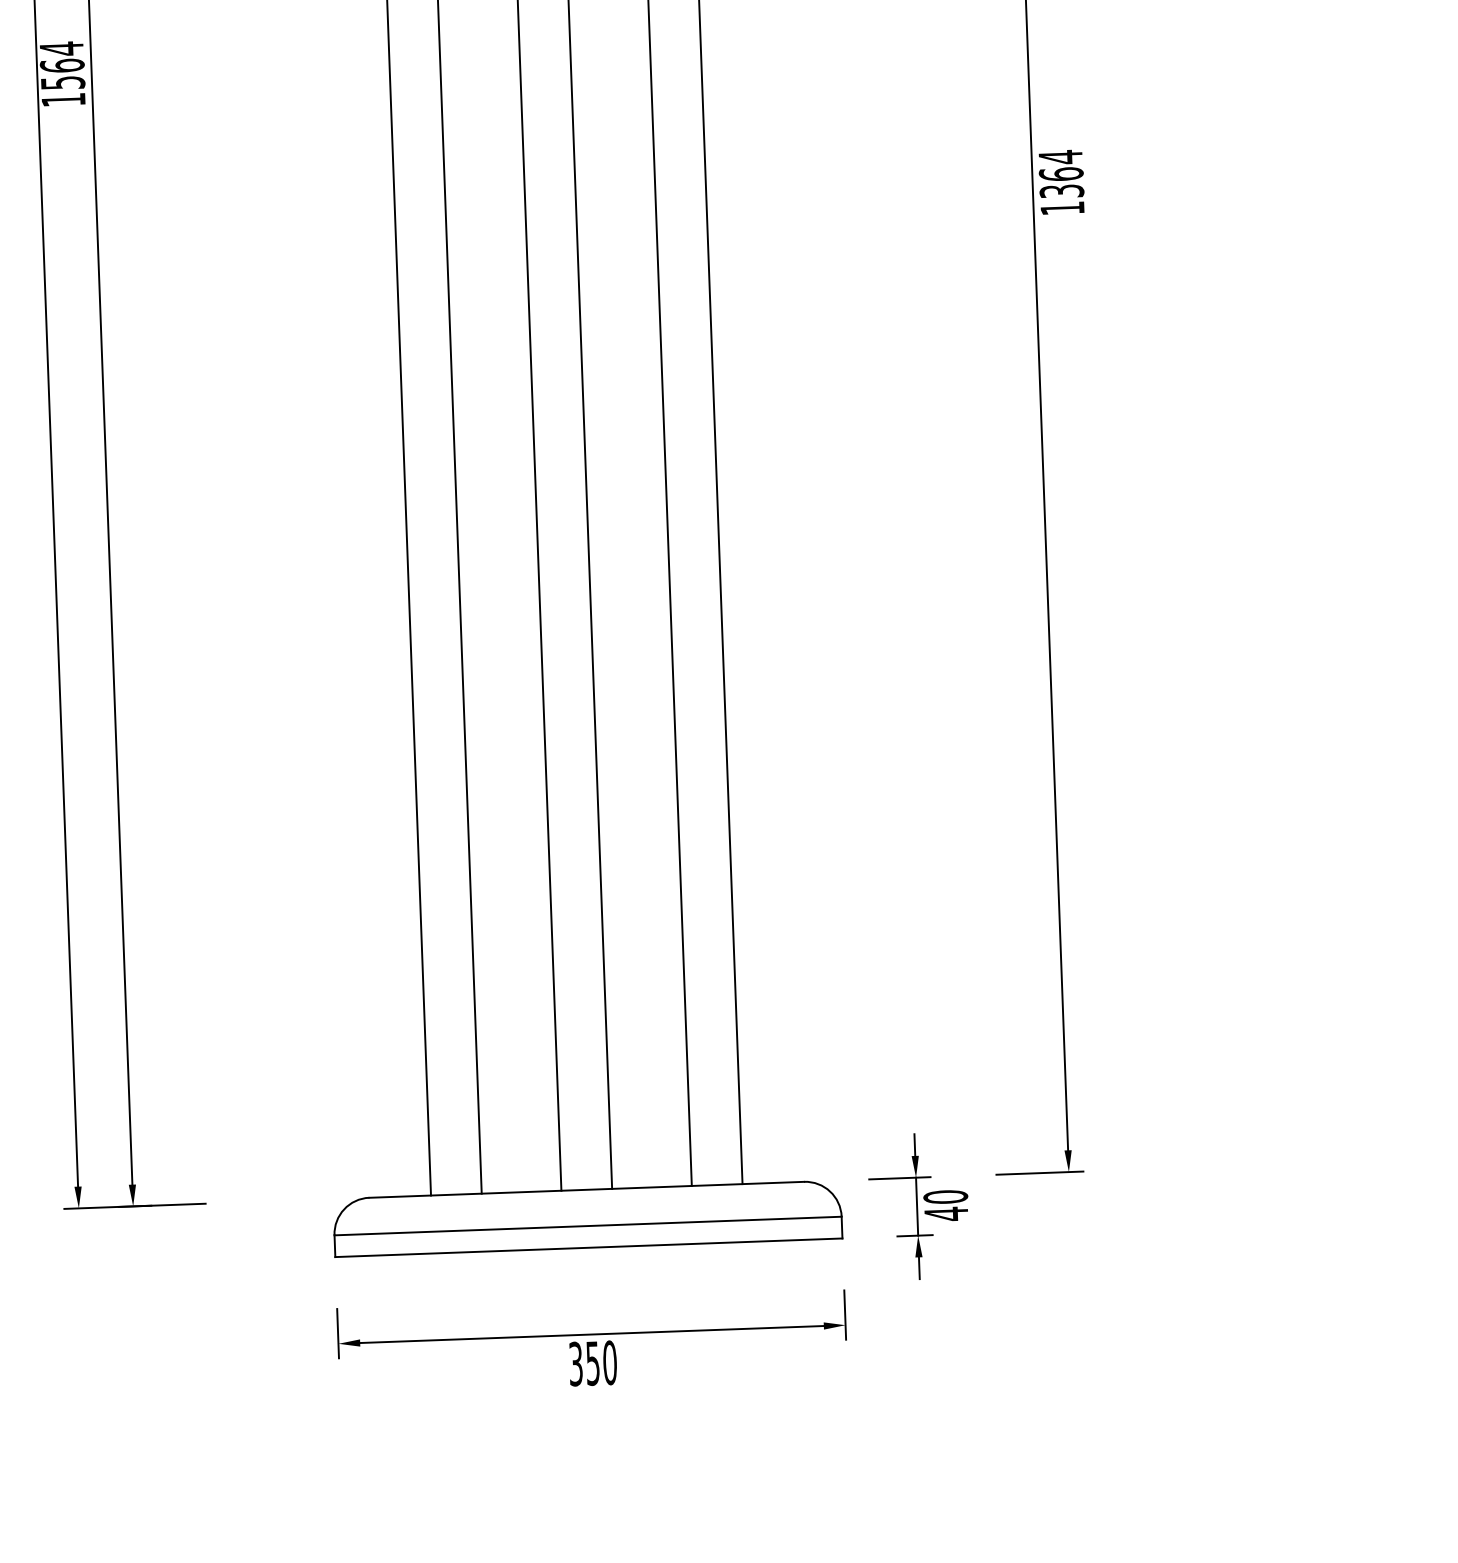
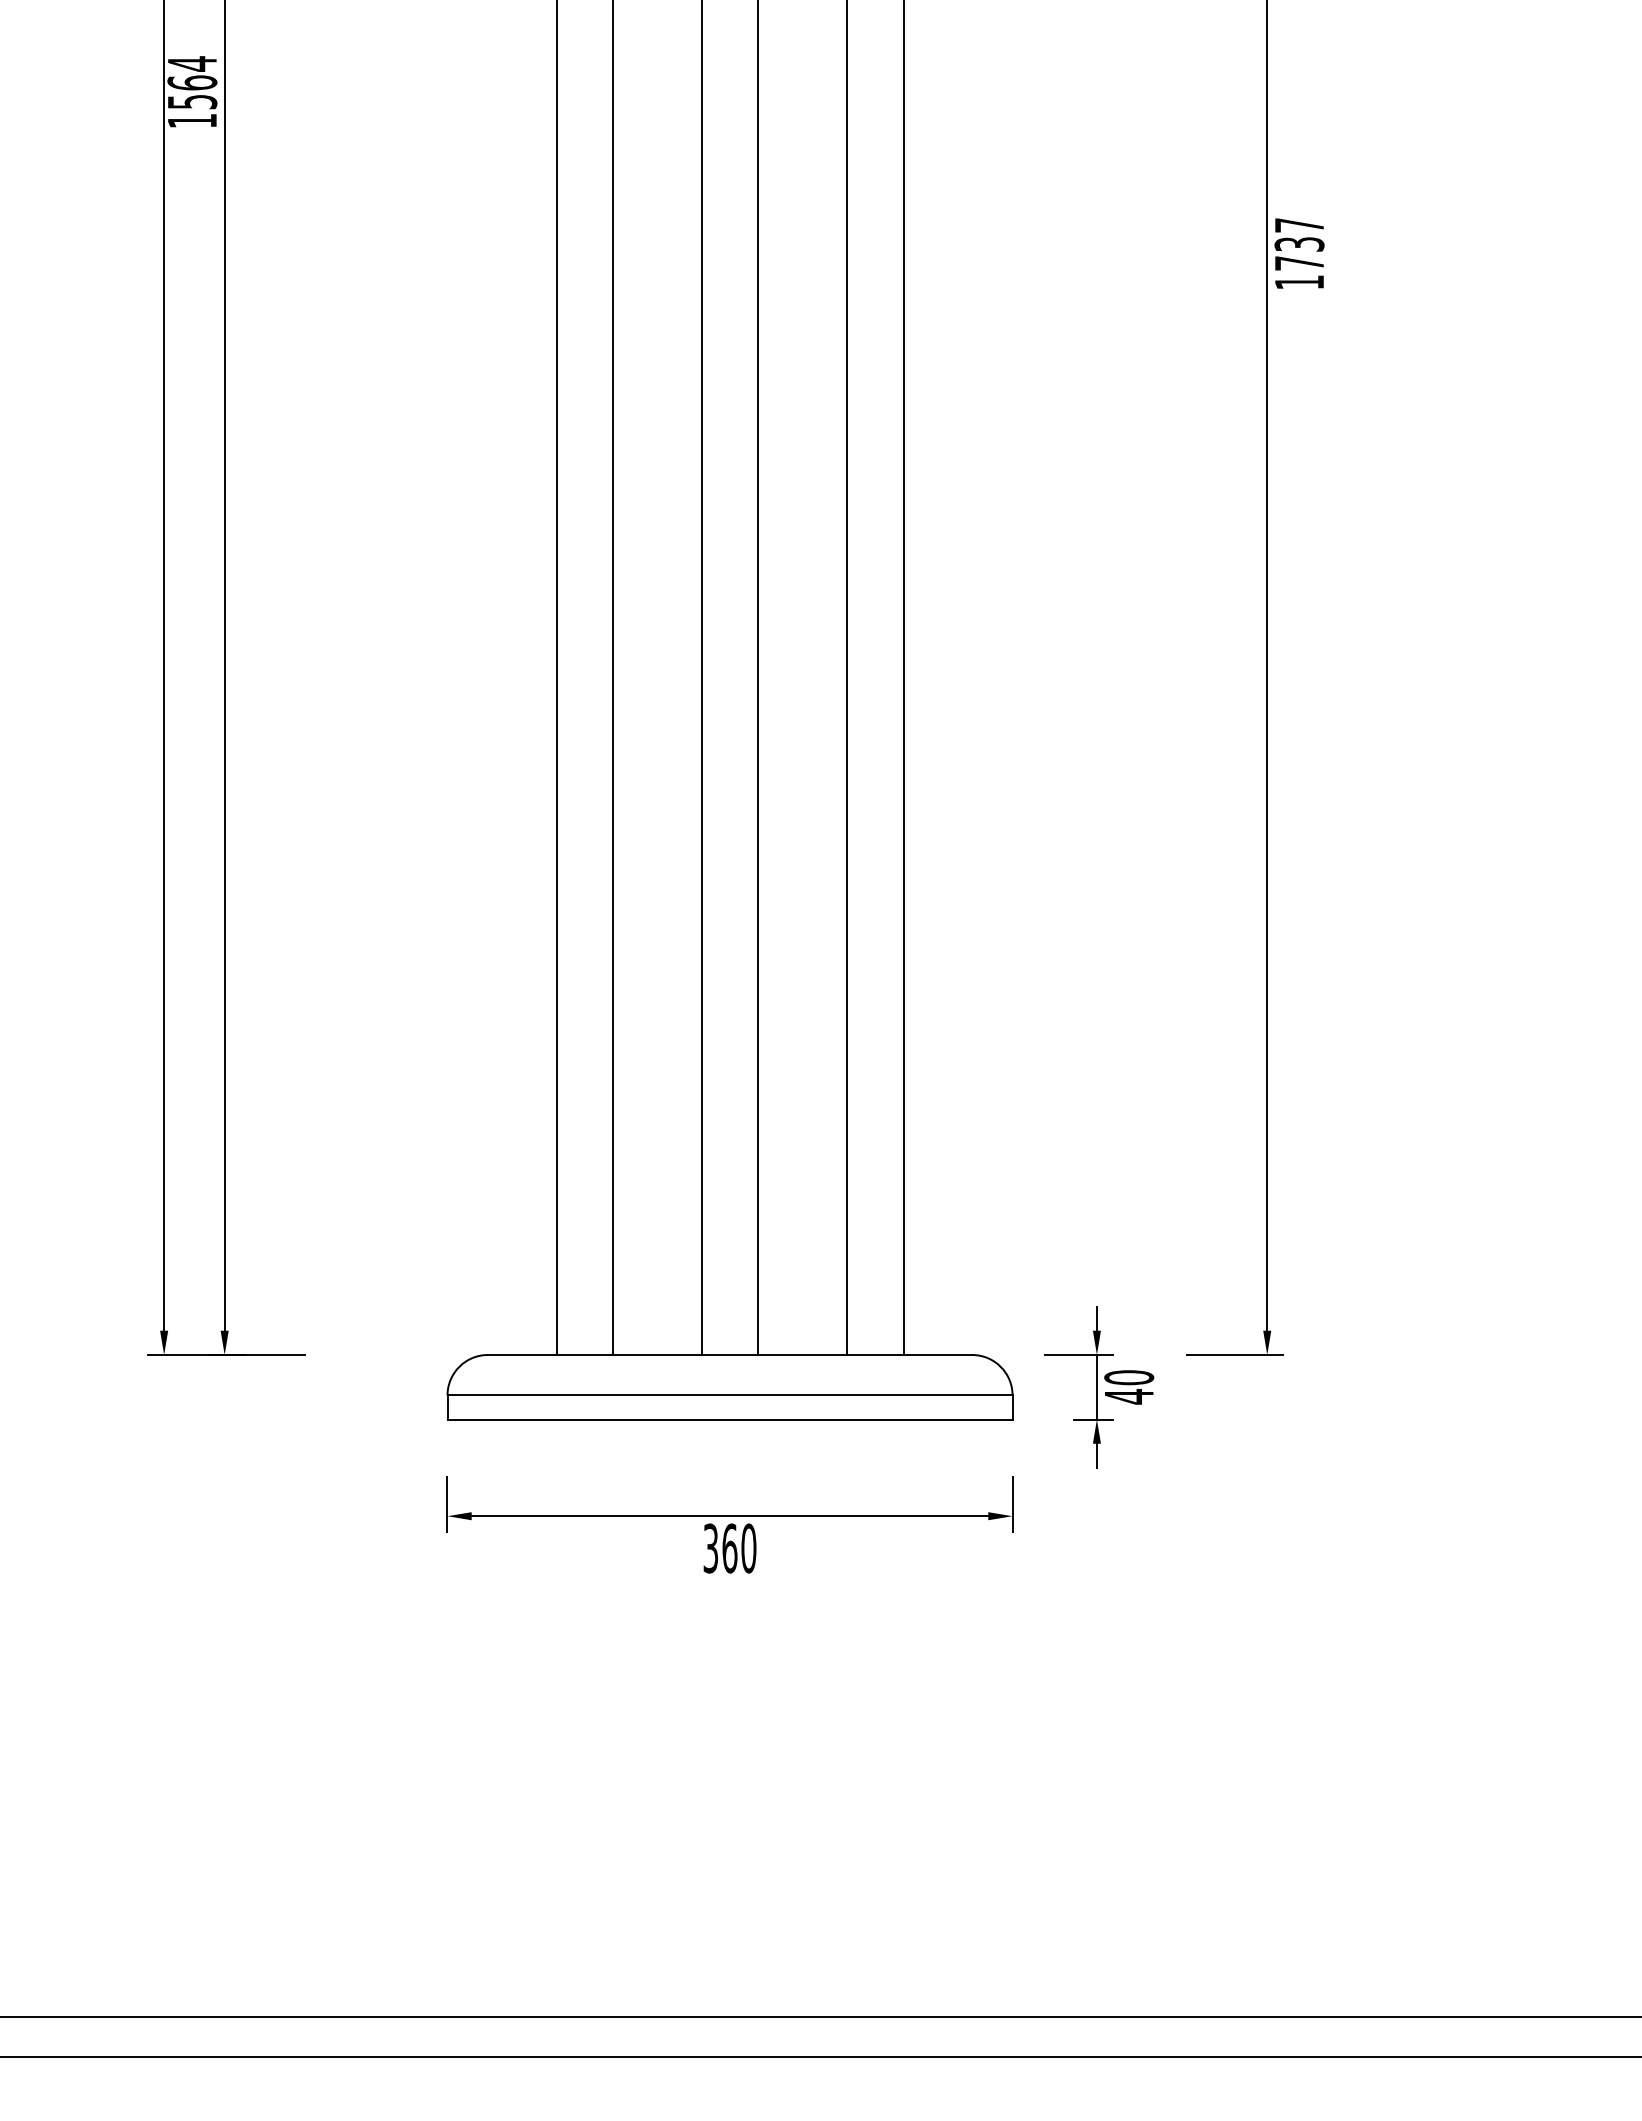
text: (1061, 173) -> (1299, 243), 1364 -> 1737
text: (592, 1363) -> (729, 1548), 350 -> 360

